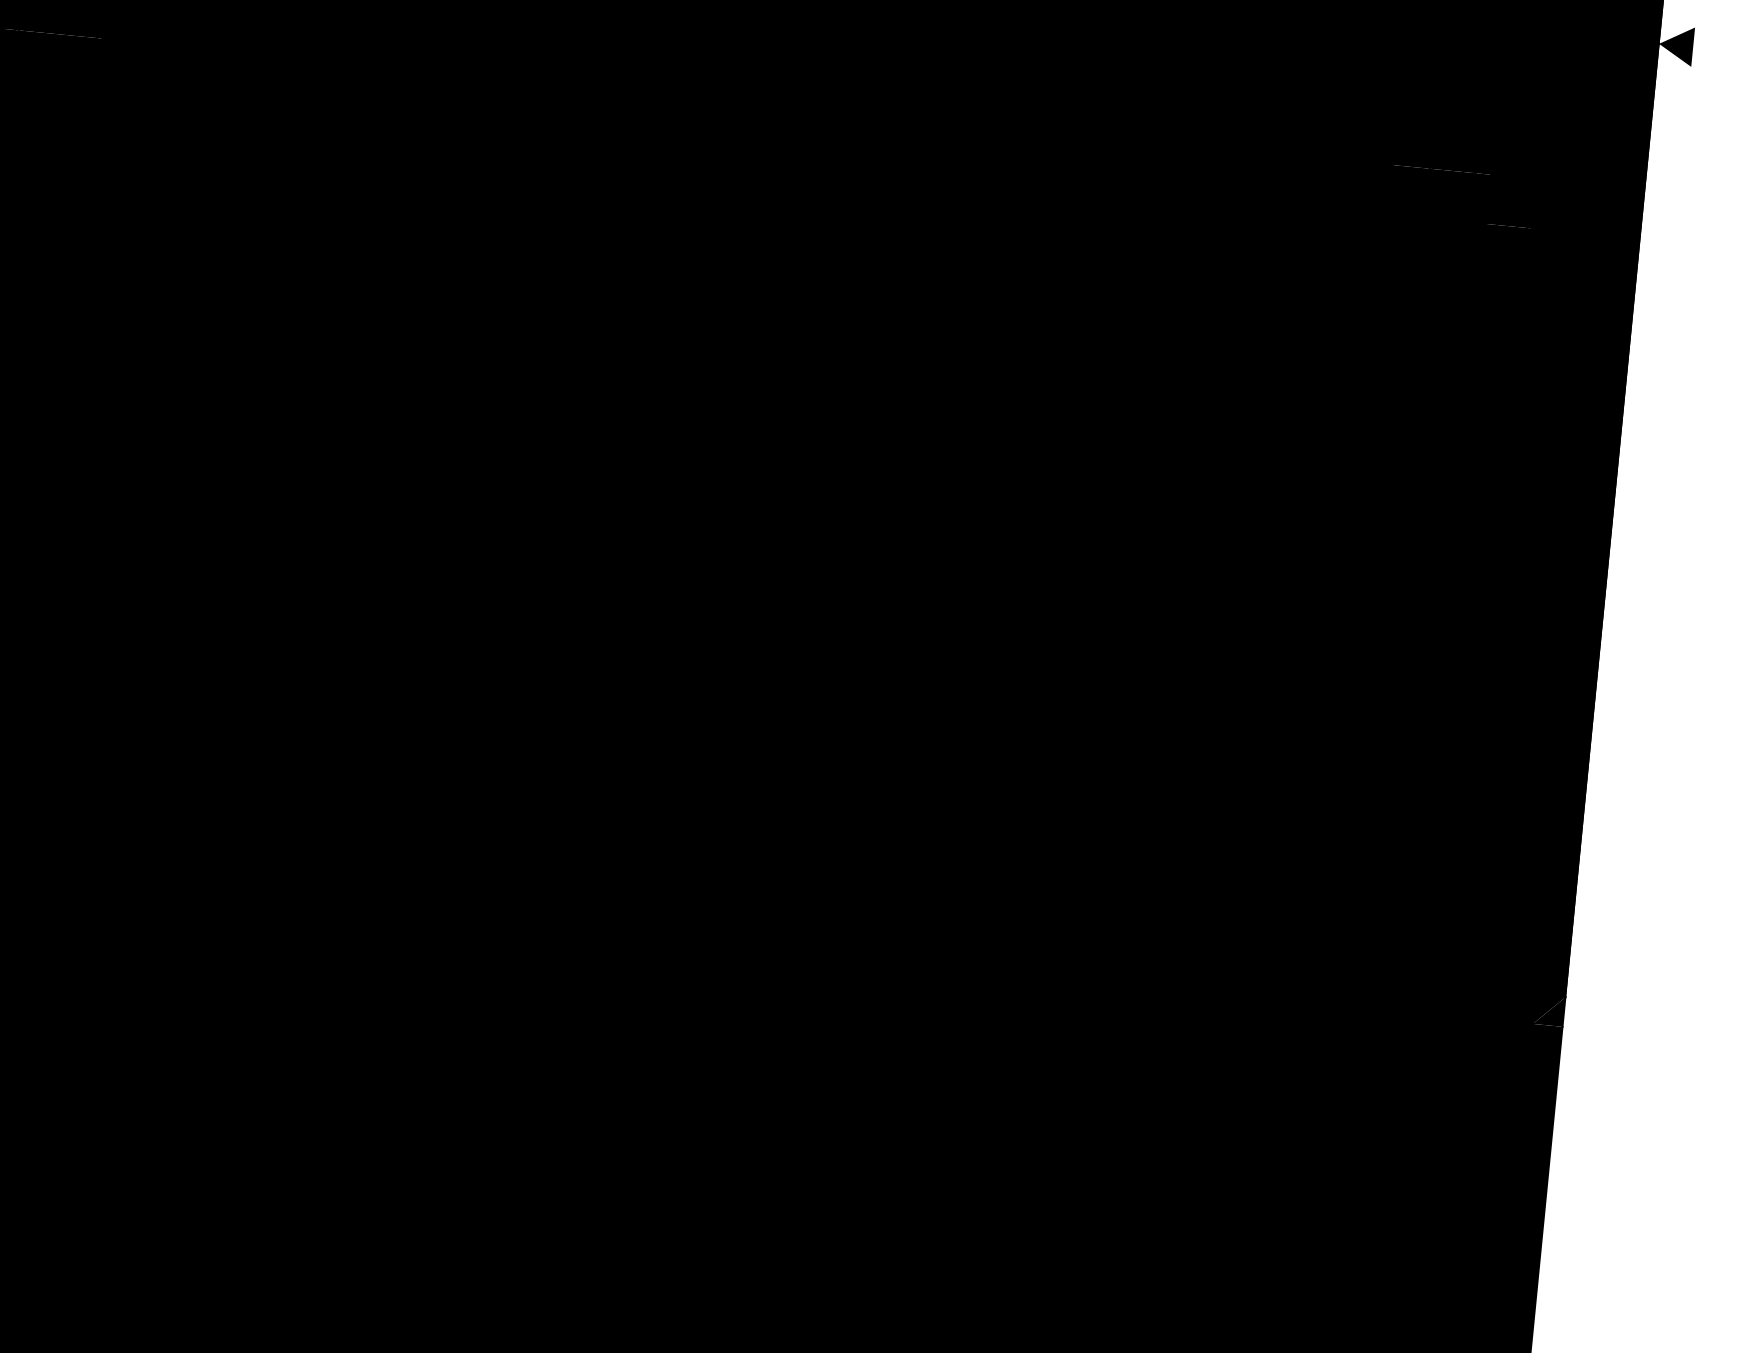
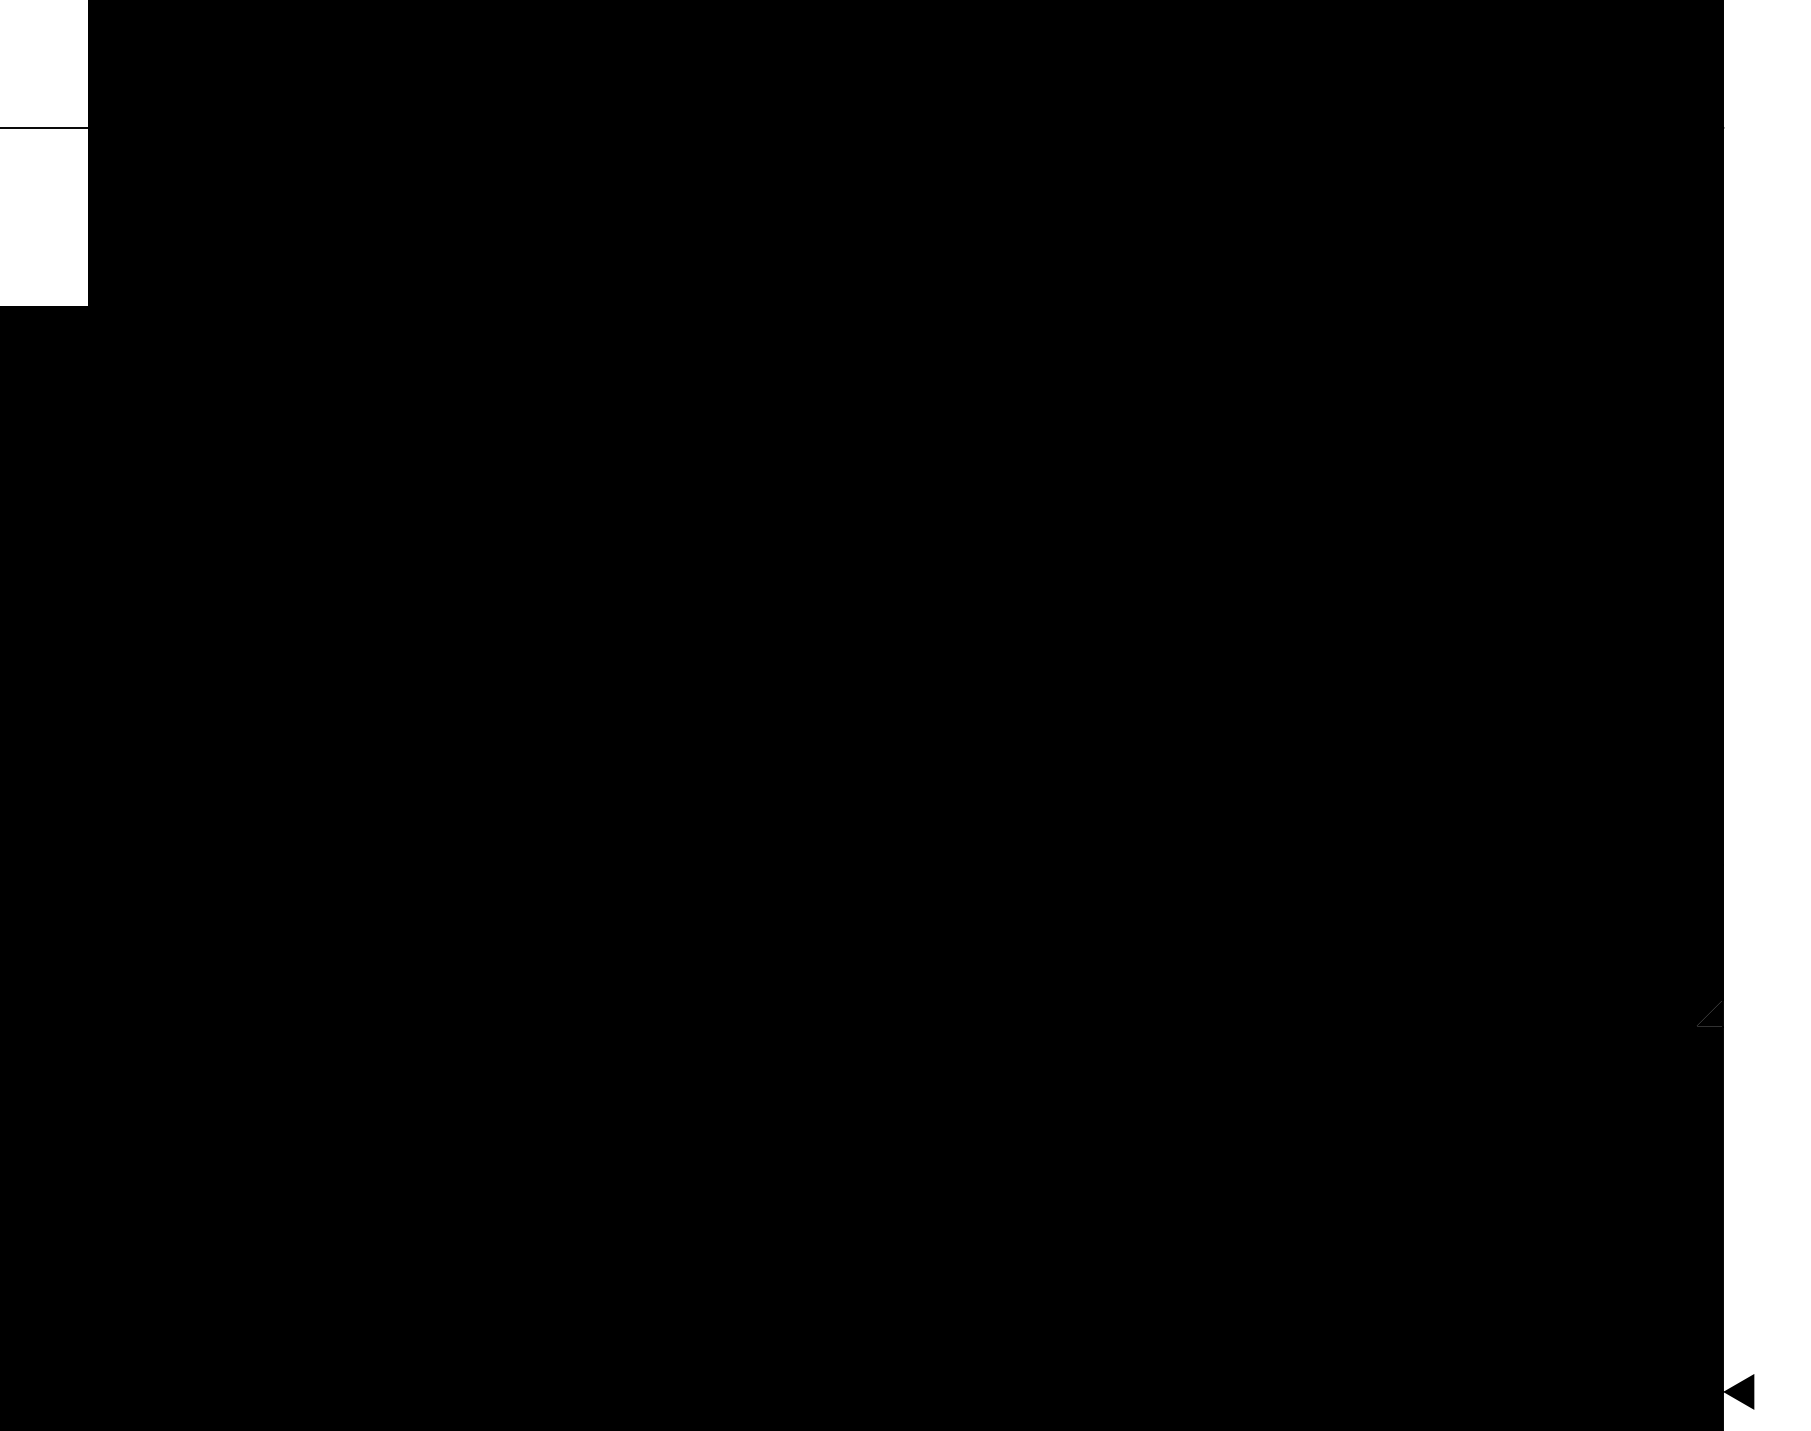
fill: (1675, 45) -> (1738, 127), removed

